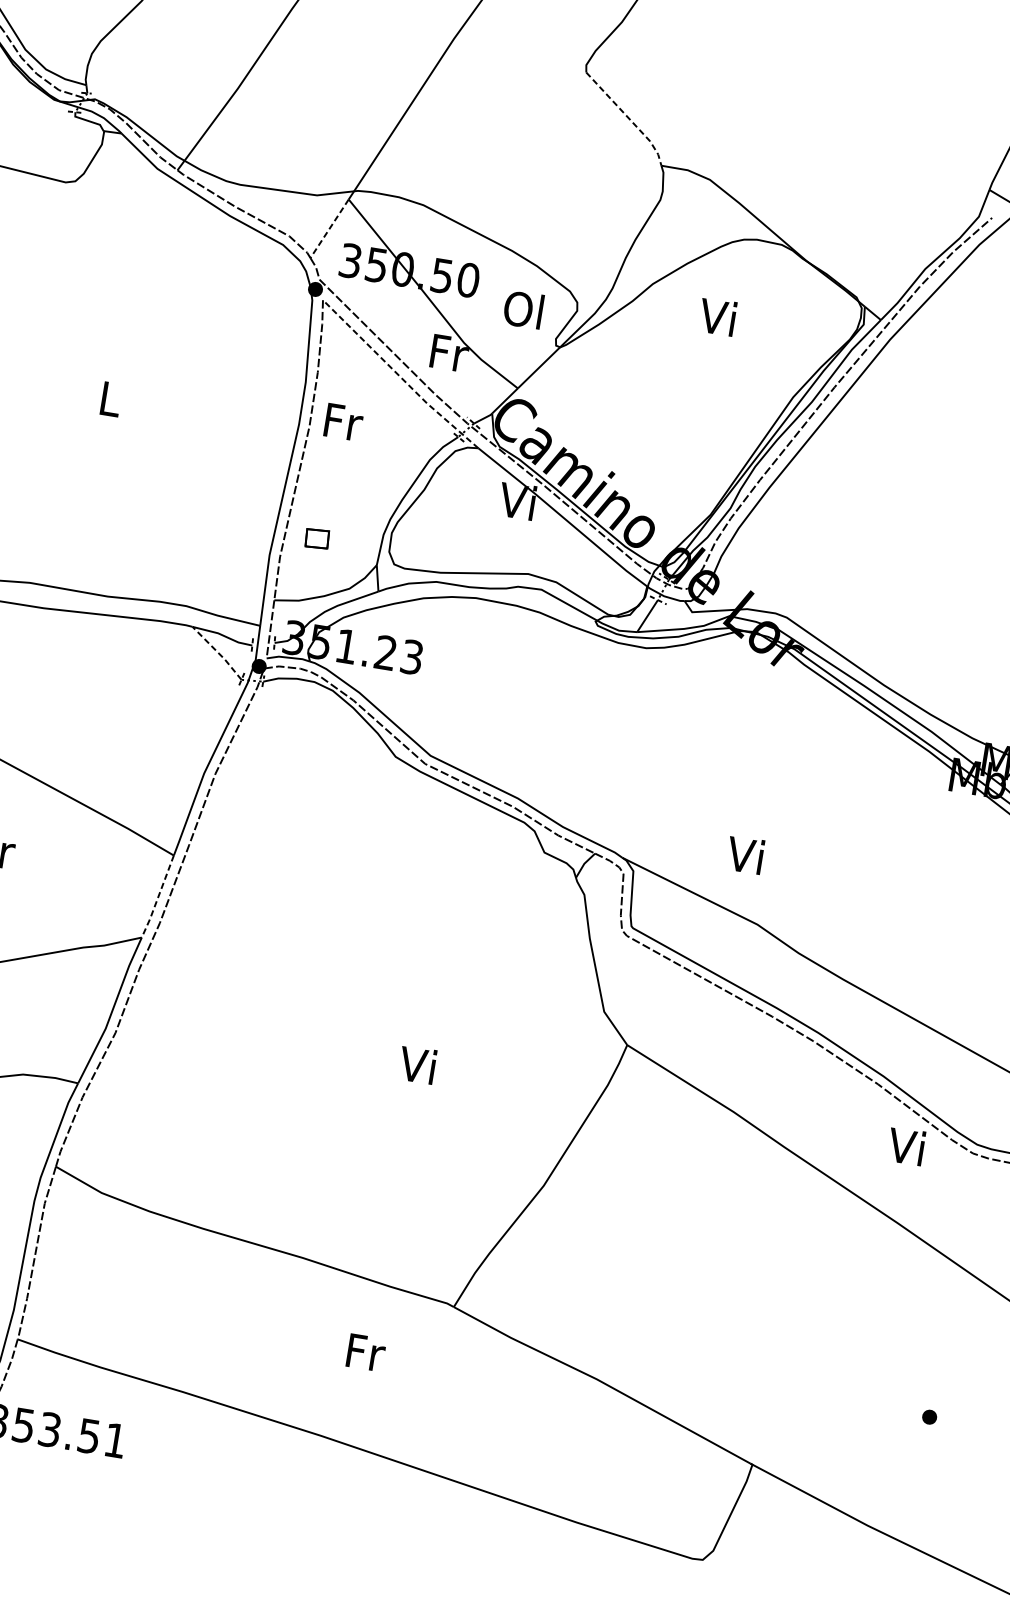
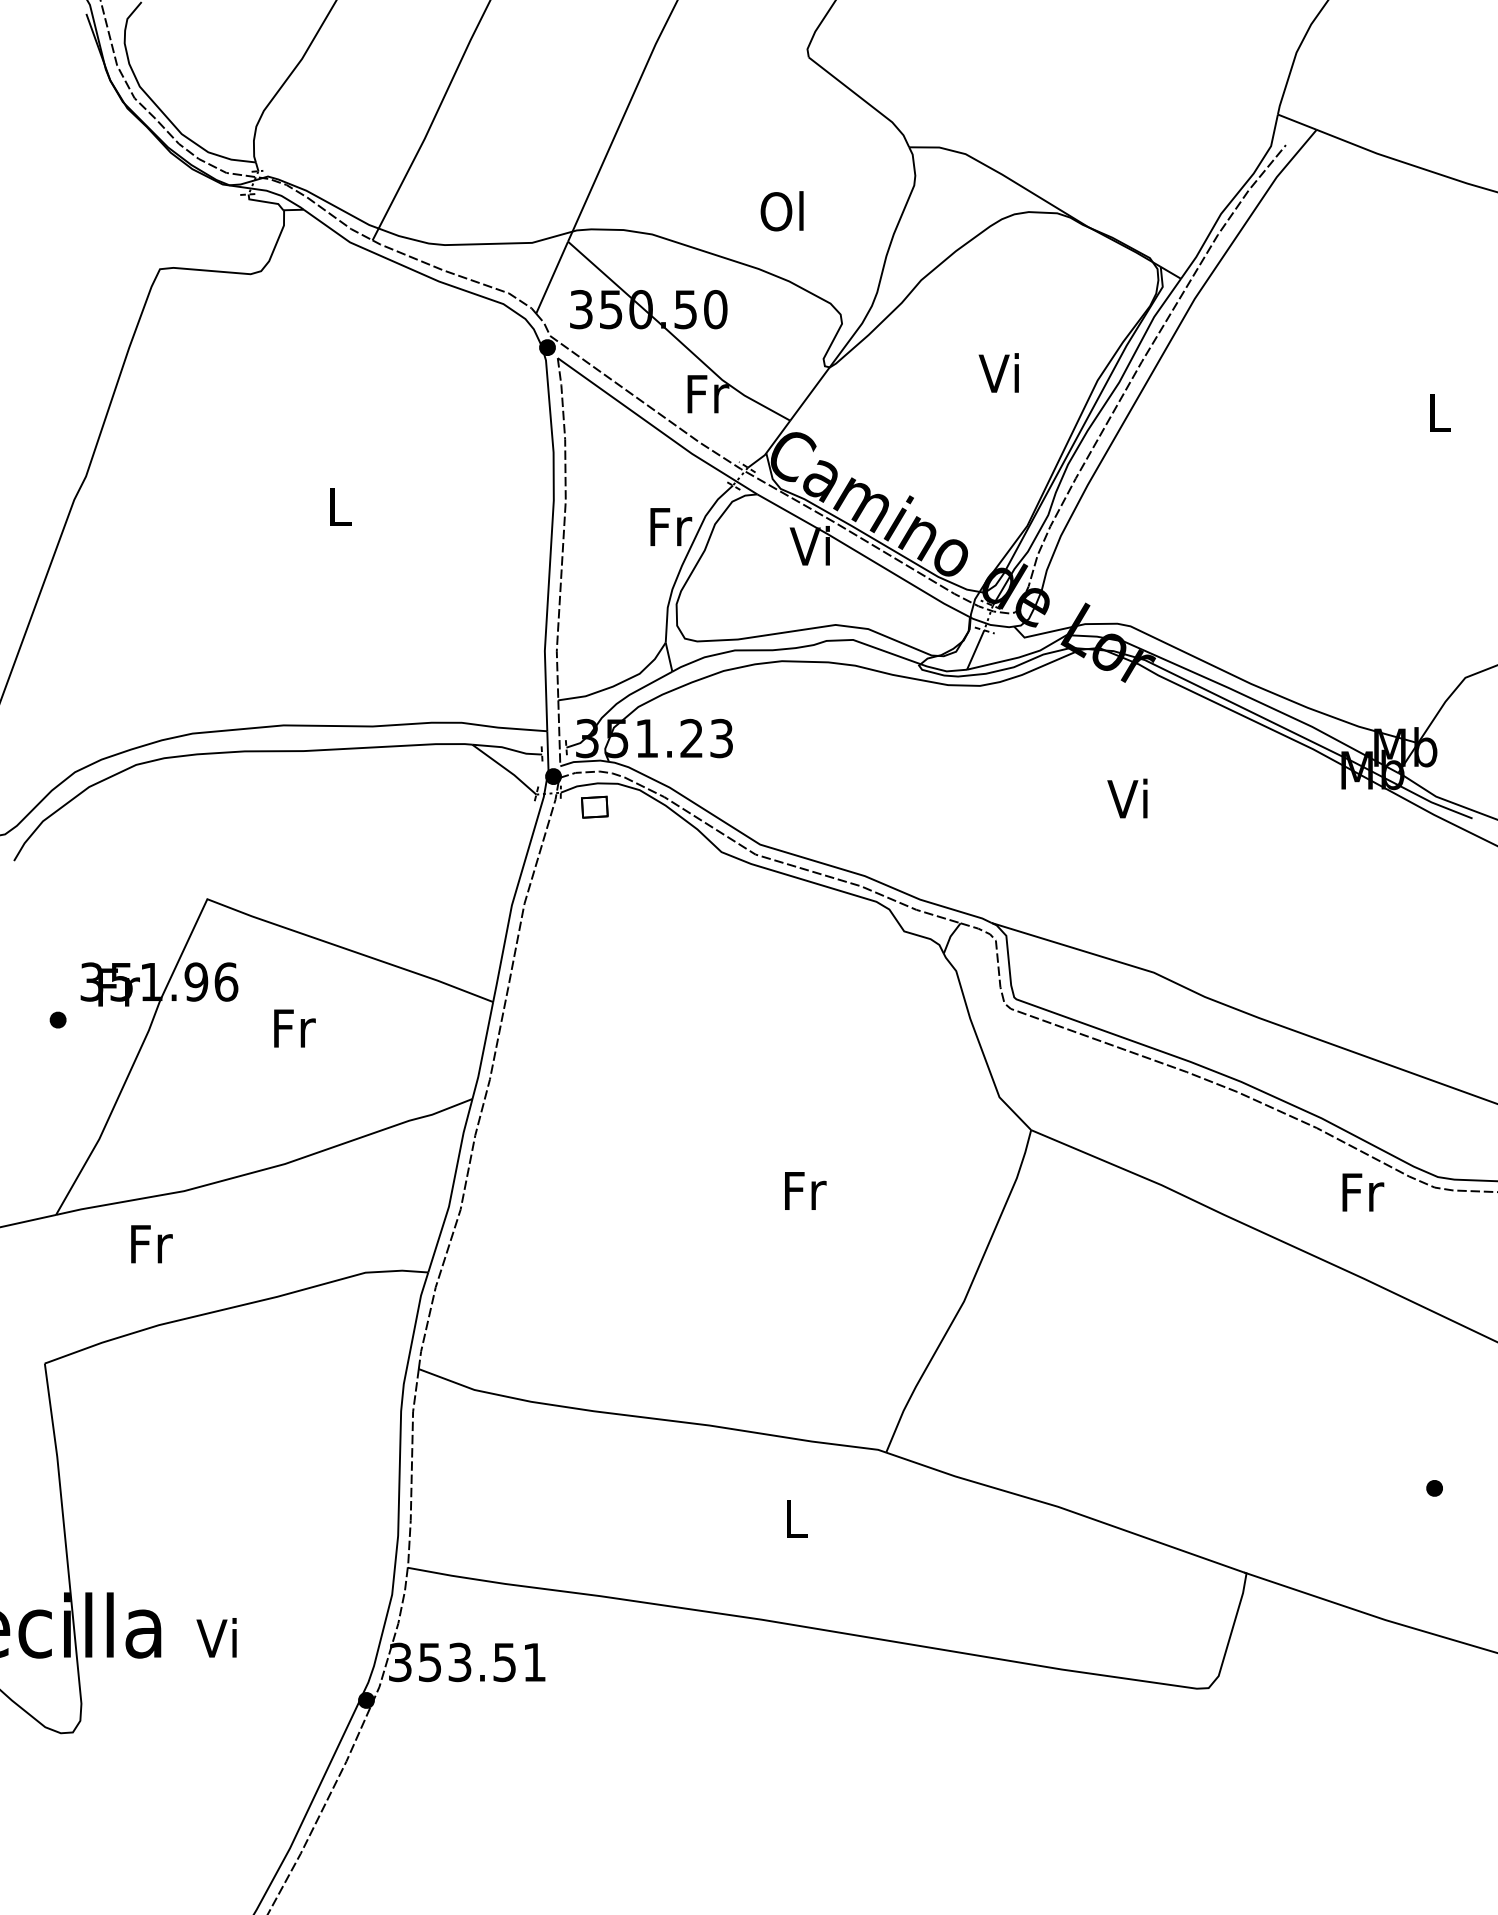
line: (628, 118) -> (863, 100), dashed -> solid
line: (328, 229) -> (551, 278), dashed -> solid
text: (522, 309) -> (781, 211), moved
text: (717, 316) -> (998, 372), moved
line: (399, 376) -> (656, 428), dashed -> solid
text: (344, 421) -> (671, 526), moved
part: (317, 538) -> (594, 806), moved
line: (218, 652) -> (505, 768), dashed -> solid
text: (745, 854) -> (1127, 798), moved
line: (158, 897) -> (483, 1051), dashed -> solid
text: (419, 1064) -> (803, 1189), Vi -> Fr
text: (908, 1146) -> (1361, 1191), Vi -> Fr
text: (366, 1353) -> (797, 1519), Fr -> L

